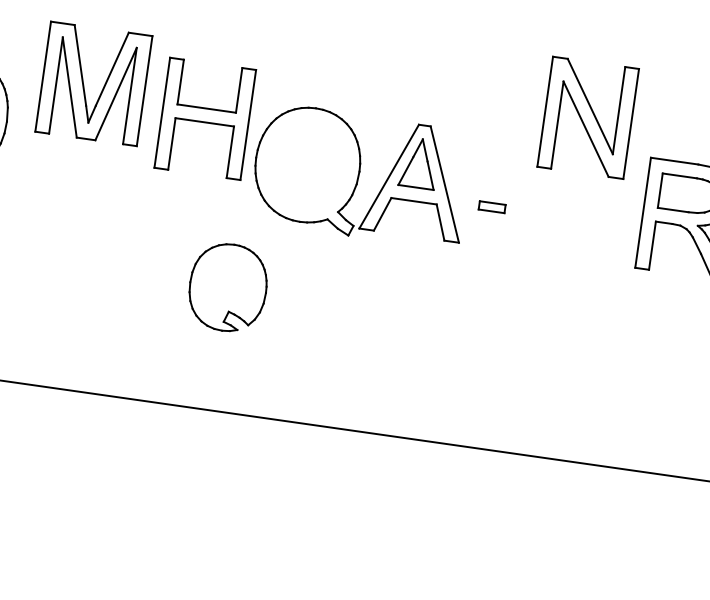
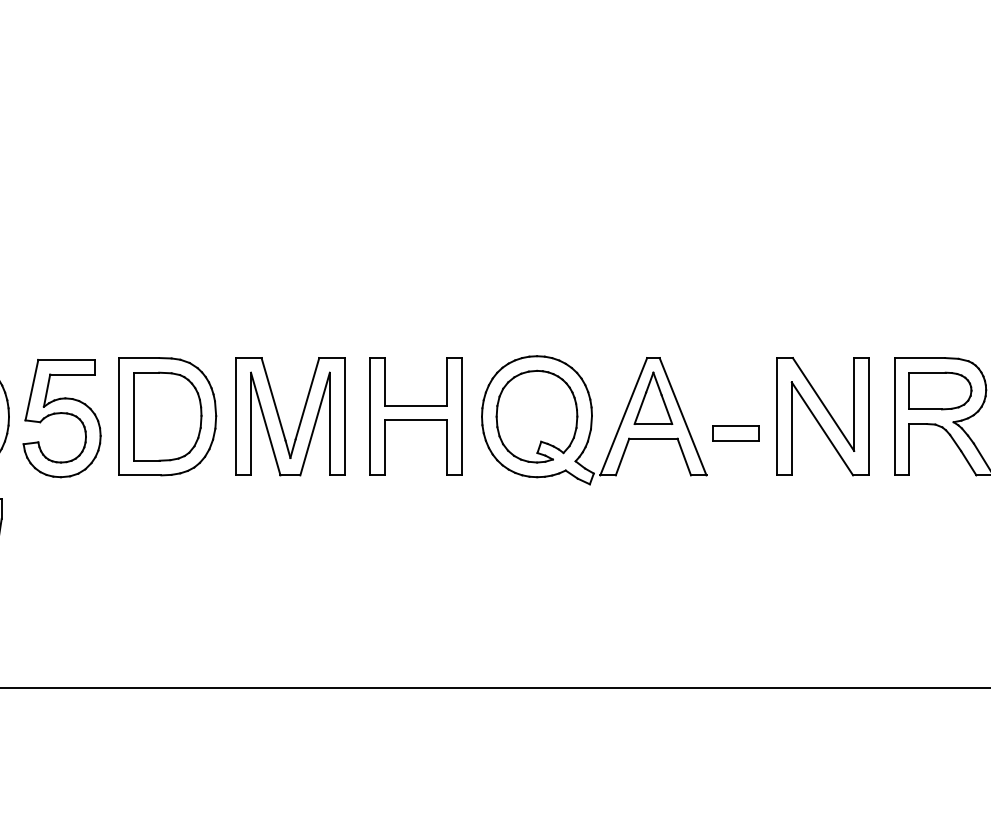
part: (84, 84) -> (280, 418), moved
part: (587, 117) -> (822, 416), moved
part: (204, 118) -> (415, 416), moved
part: (491, 207) -> (735, 433), size x1.67
part: (227, 287) -> (536, 416), moved

